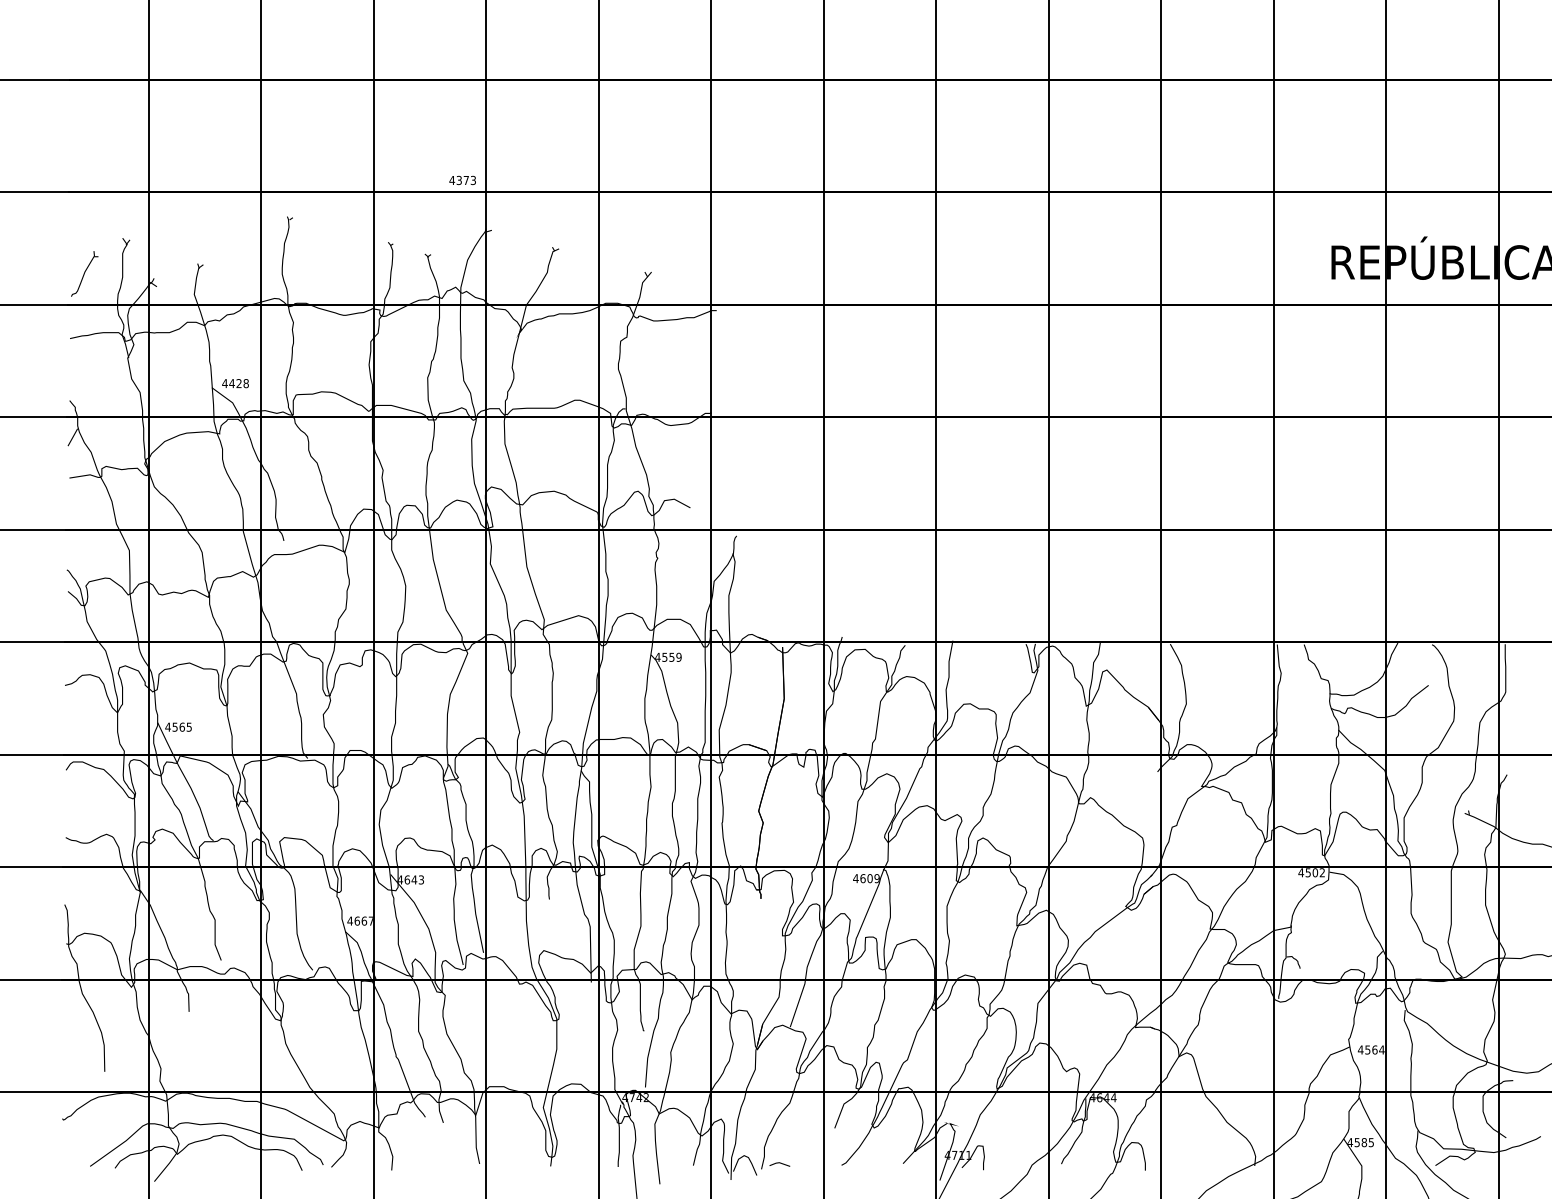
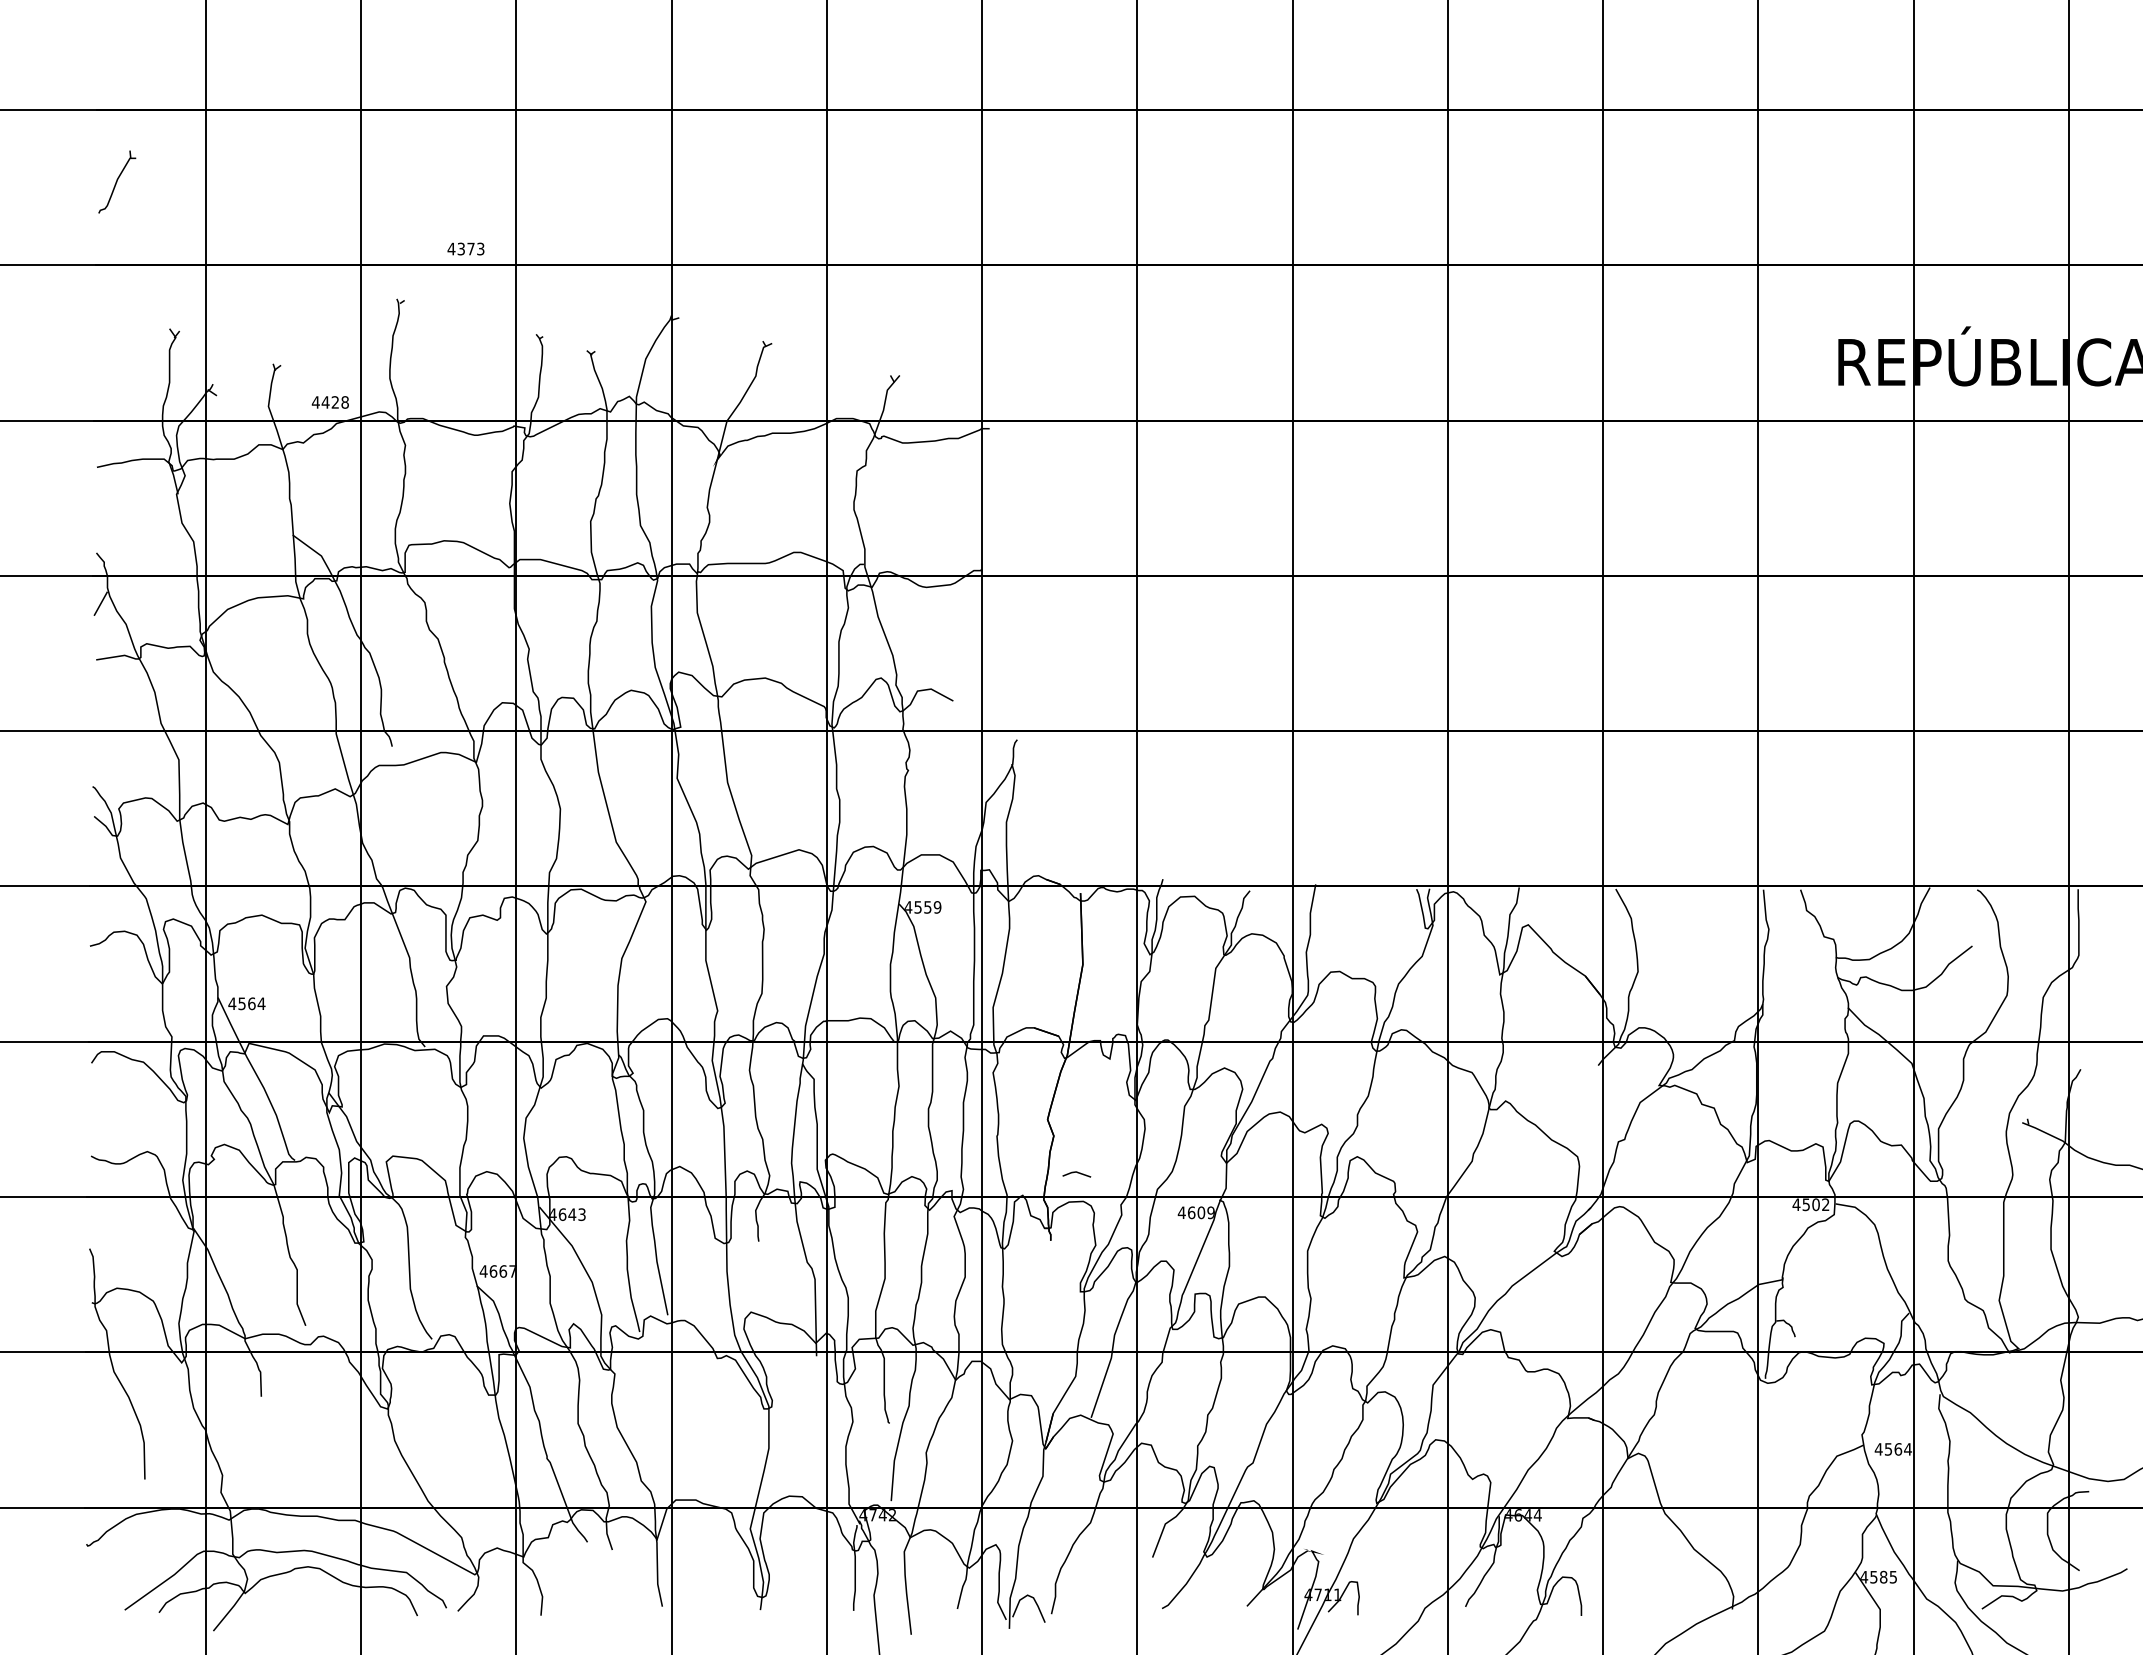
text: (462, 180) -> (465, 248), moved
part: (84, 273) -> (117, 181), moved
text: (234, 383) -> (329, 402), moved
text: (189, 726) -> (261, 1003), 4565 -> 4564
line: (780, 1163) -> (1077, 1173), moved

